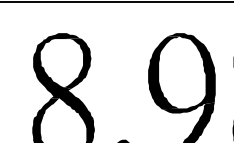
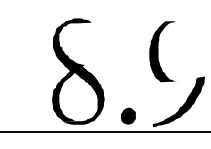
fill: (76, 63) -> (89, 43), removed
fill: (188, 72) -> (183, 51), removed

